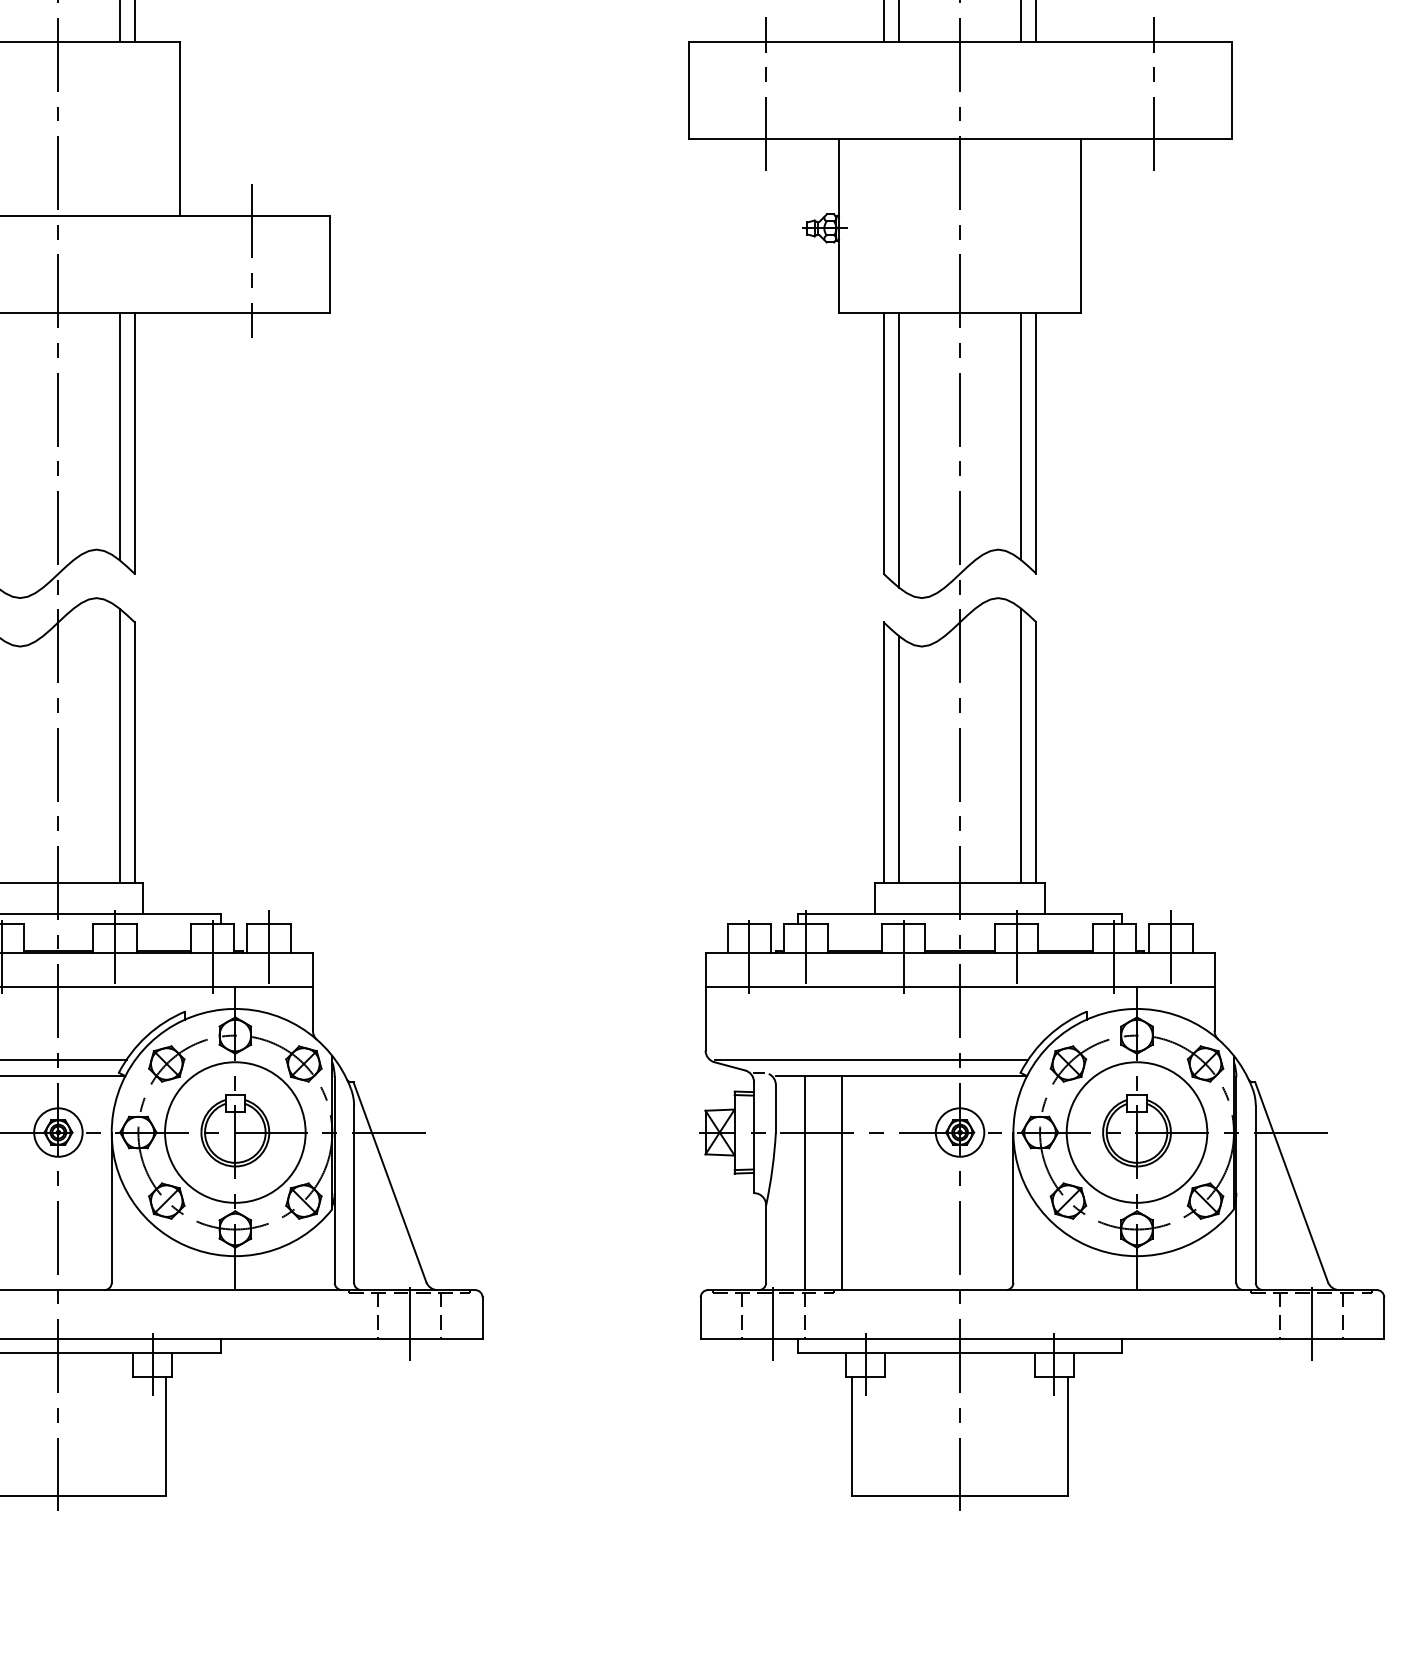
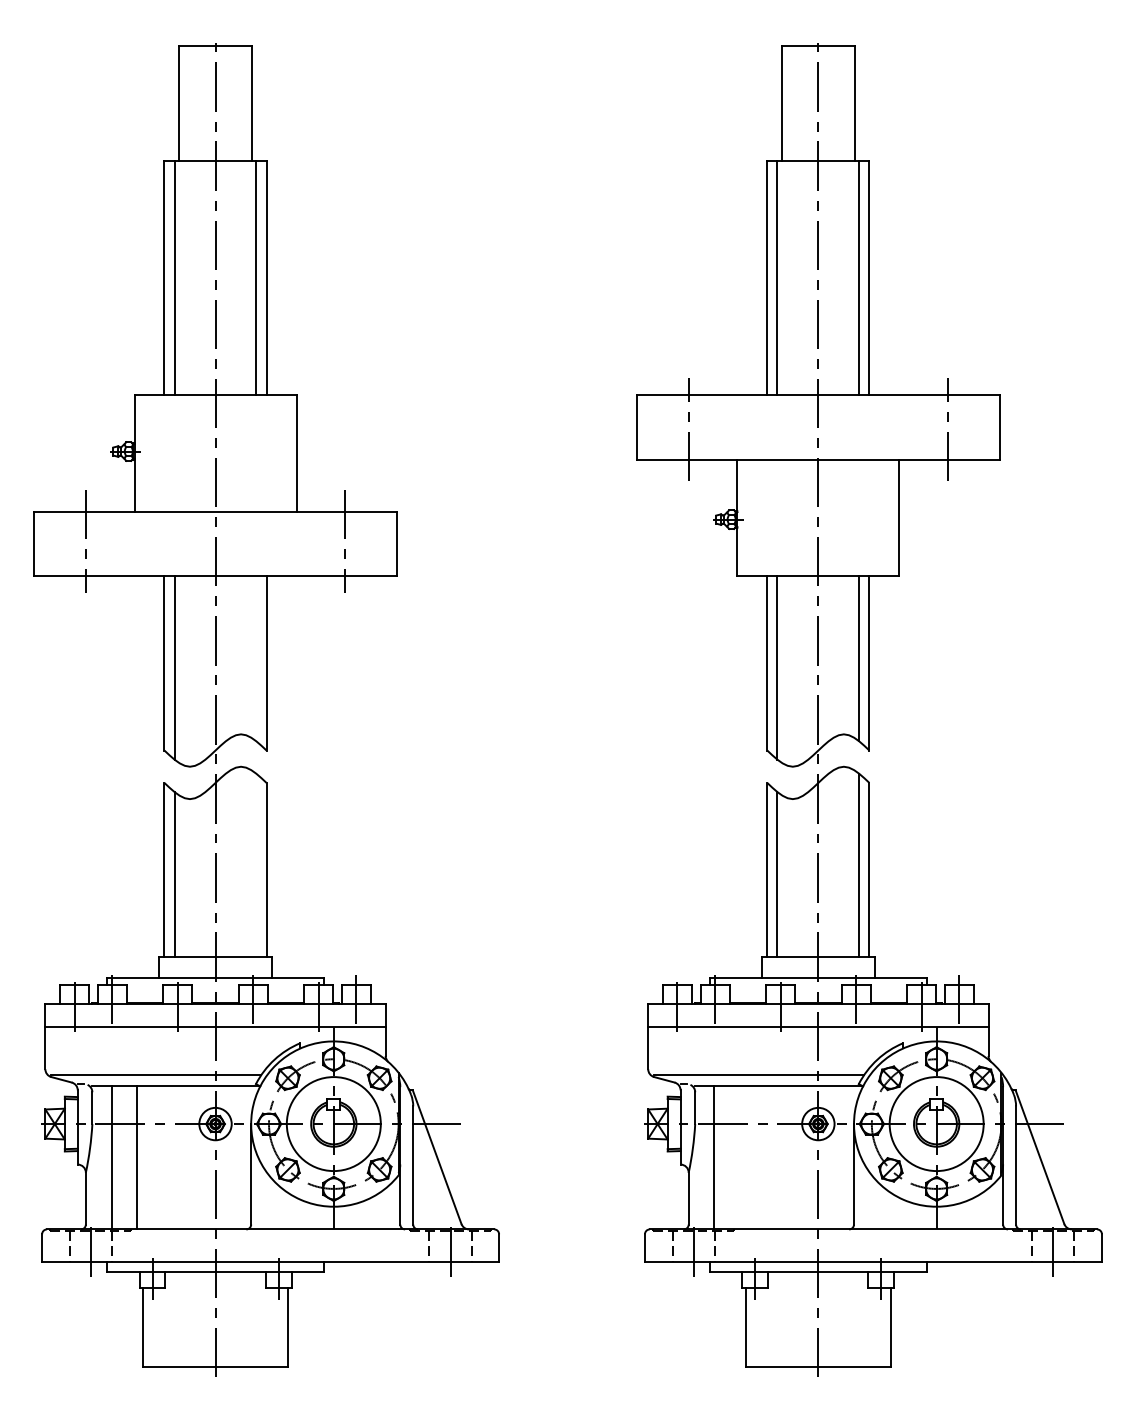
line: (119, 436) -> (256, 658), removed
line: (119, 745) -> (256, 865), removed
line: (842, 1182) -> (739, 1157), removed

